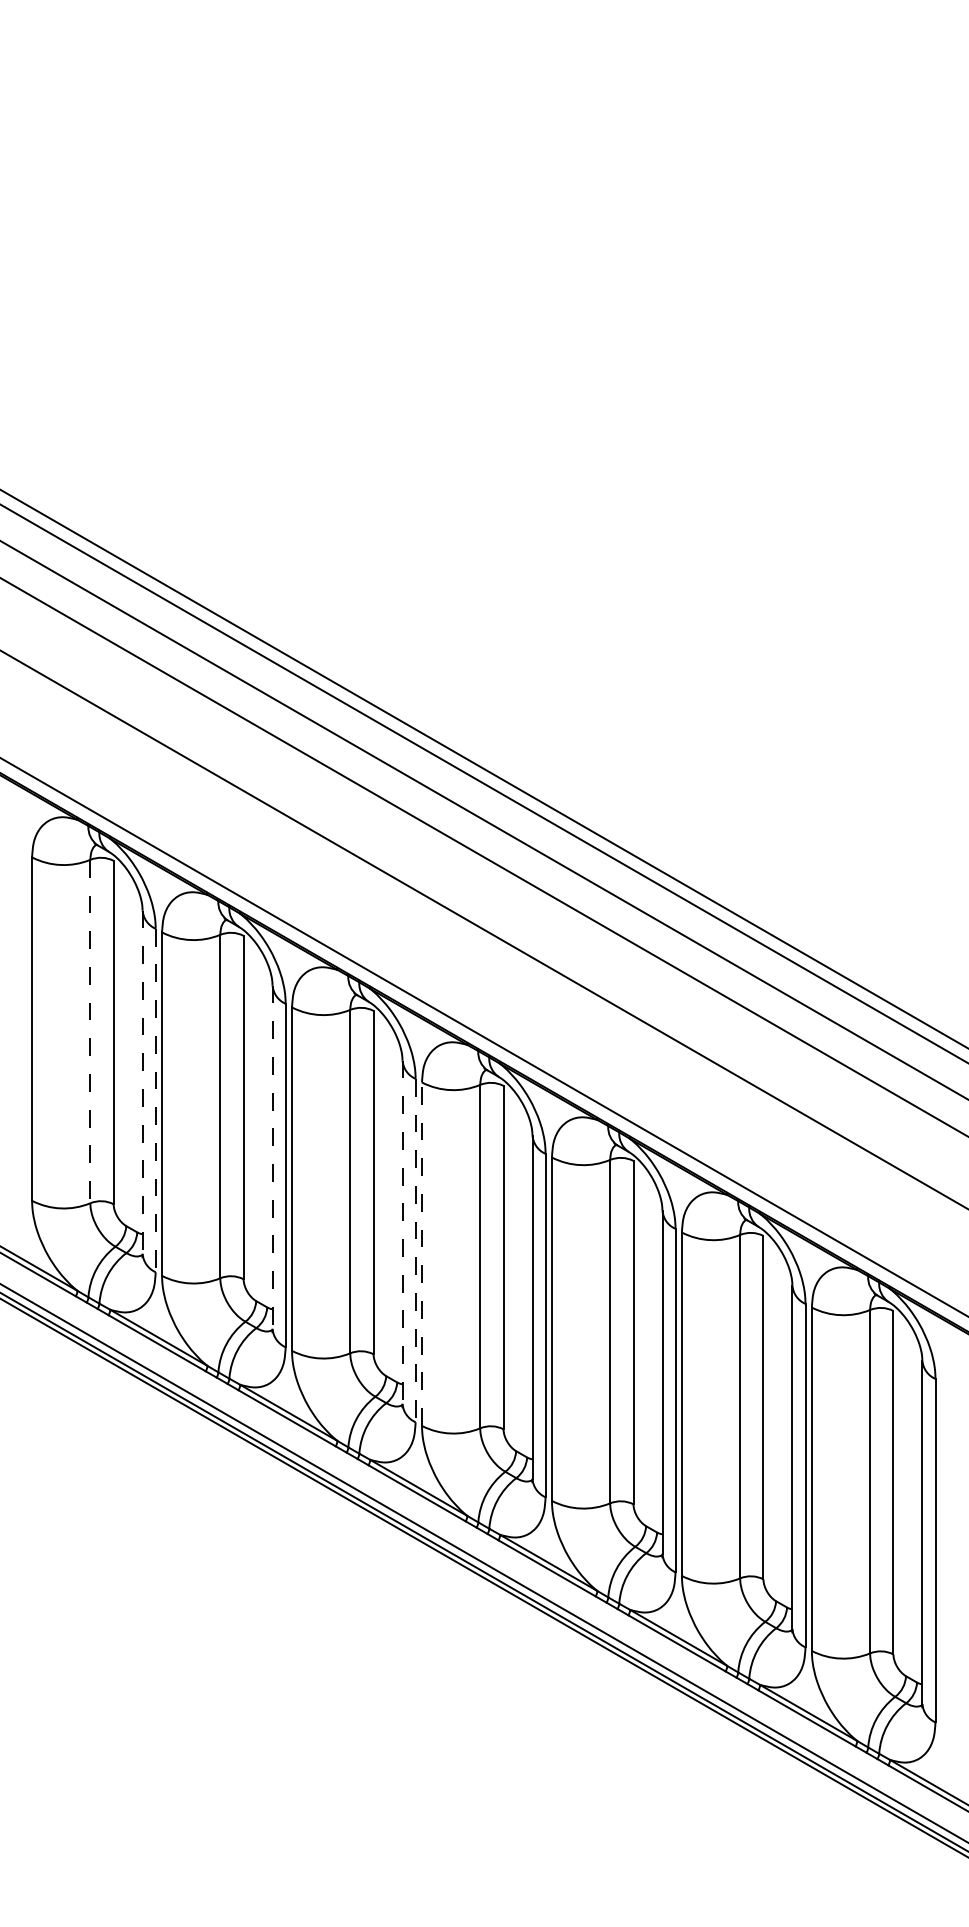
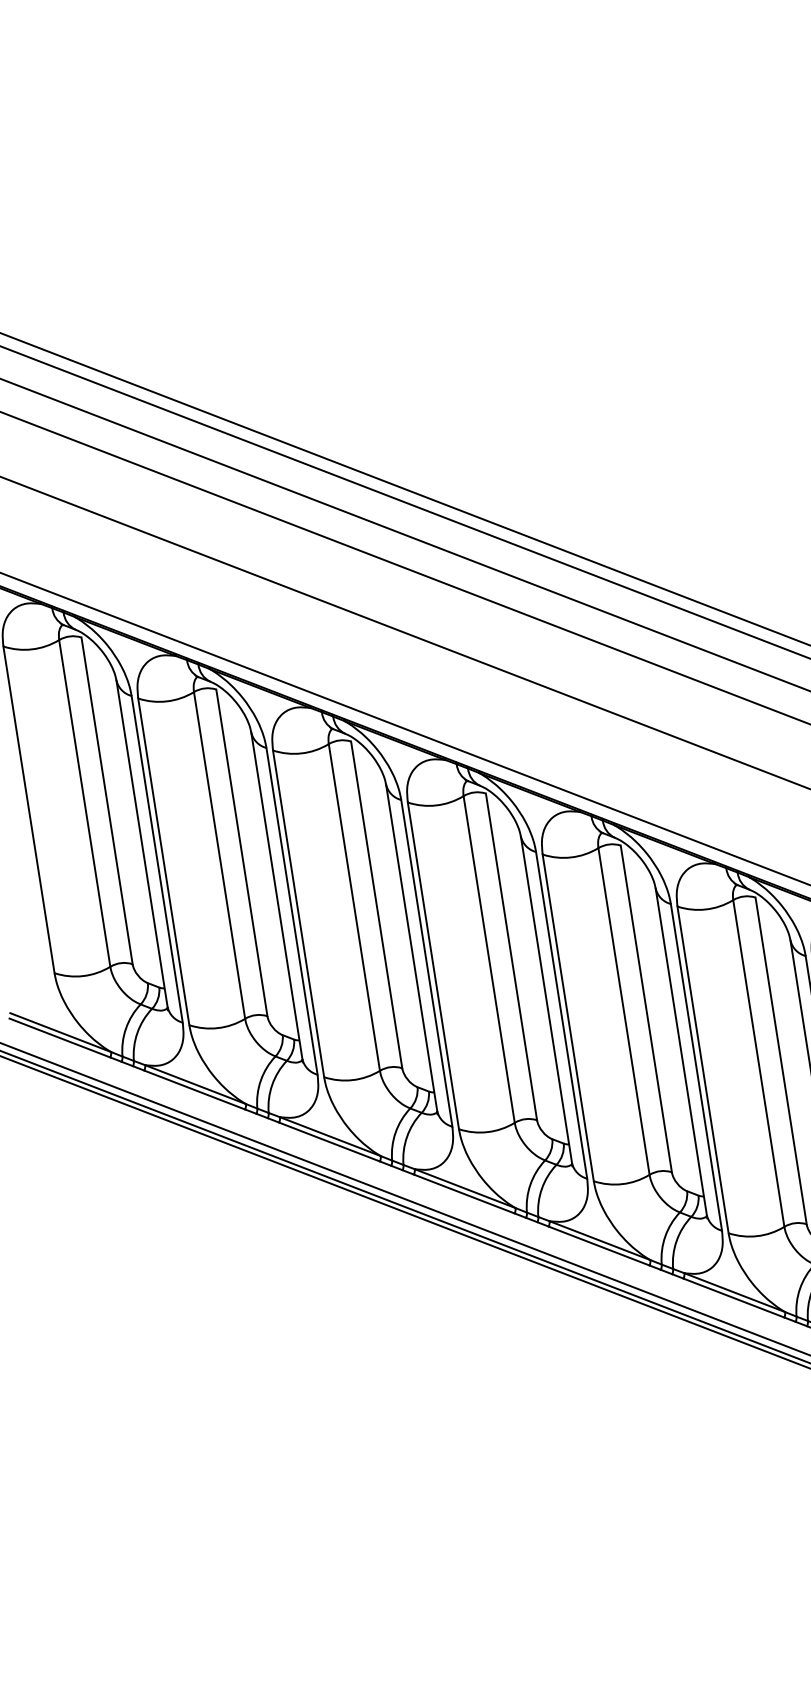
line: (90, 1031) -> (84, 803), dashed -> solid
line: (142, 1082) -> (141, 844), dashed -> solid
line: (155, 1100) -> (156, 859), dashed -> solid
line: (272, 1157) -> (276, 896), dashed -> solid
line: (402, 1232) -> (411, 948), dashed -> solid
line: (415, 1250) -> (426, 963), dashed -> solid
line: (422, 1254) -> (433, 966), dashed -> solid

